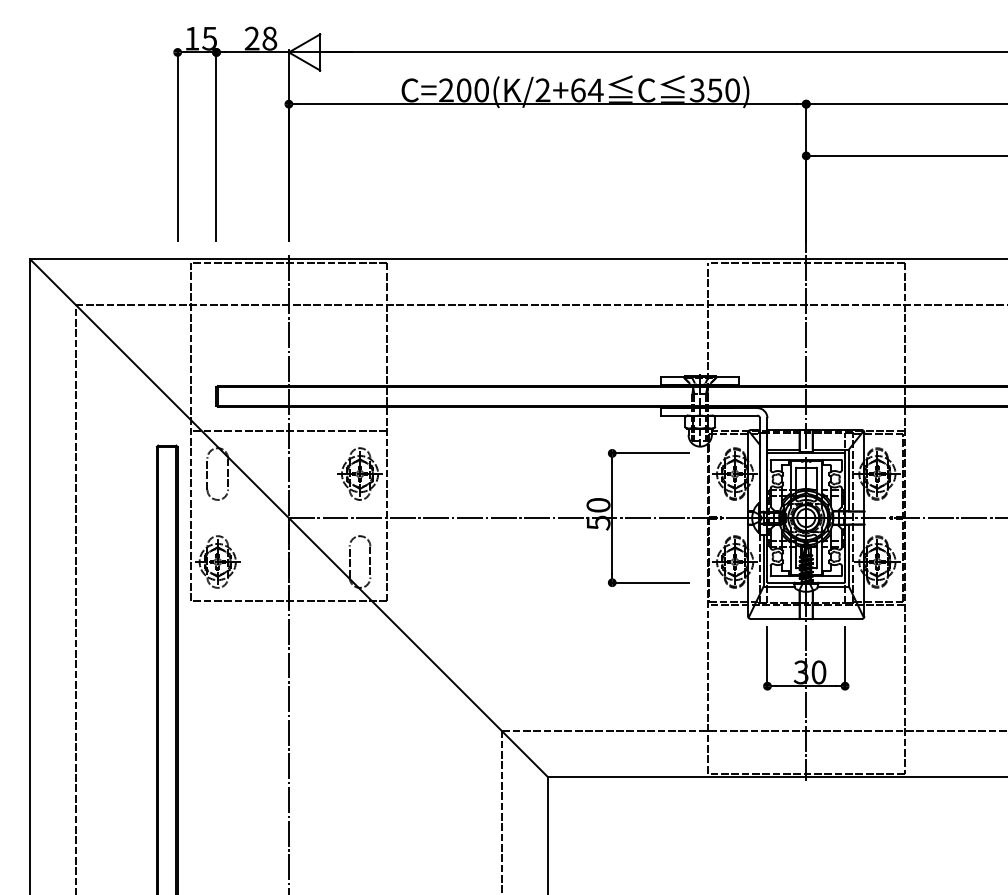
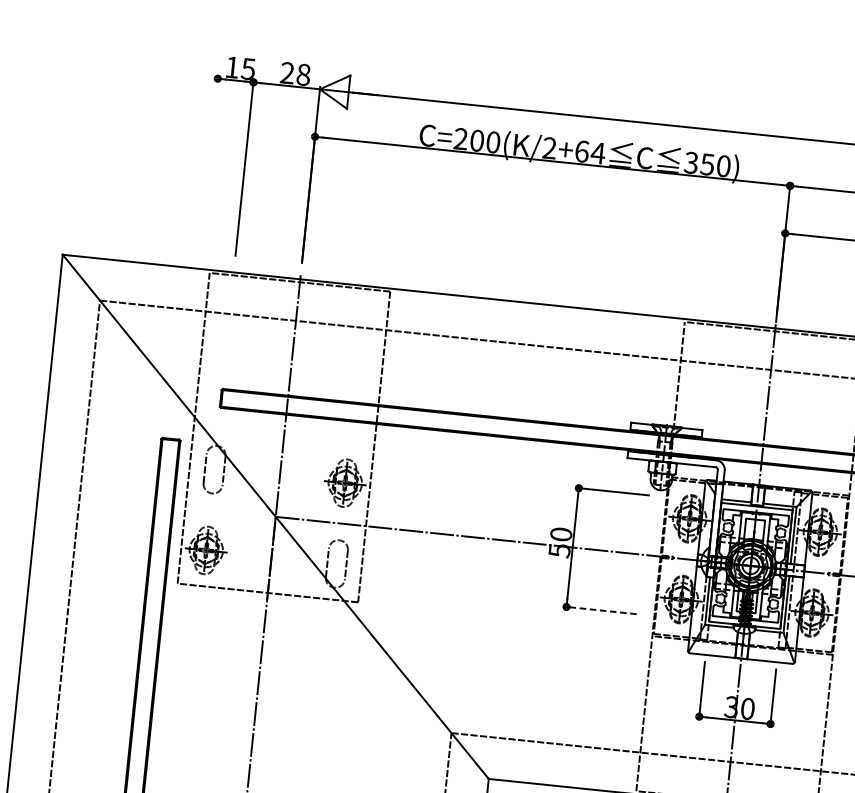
line: (177, 145) -> (208, 164), removed
line: (288, 431) -> (283, 437), removed
line: (648, 582) -> (599, 610), solid -> dashed

